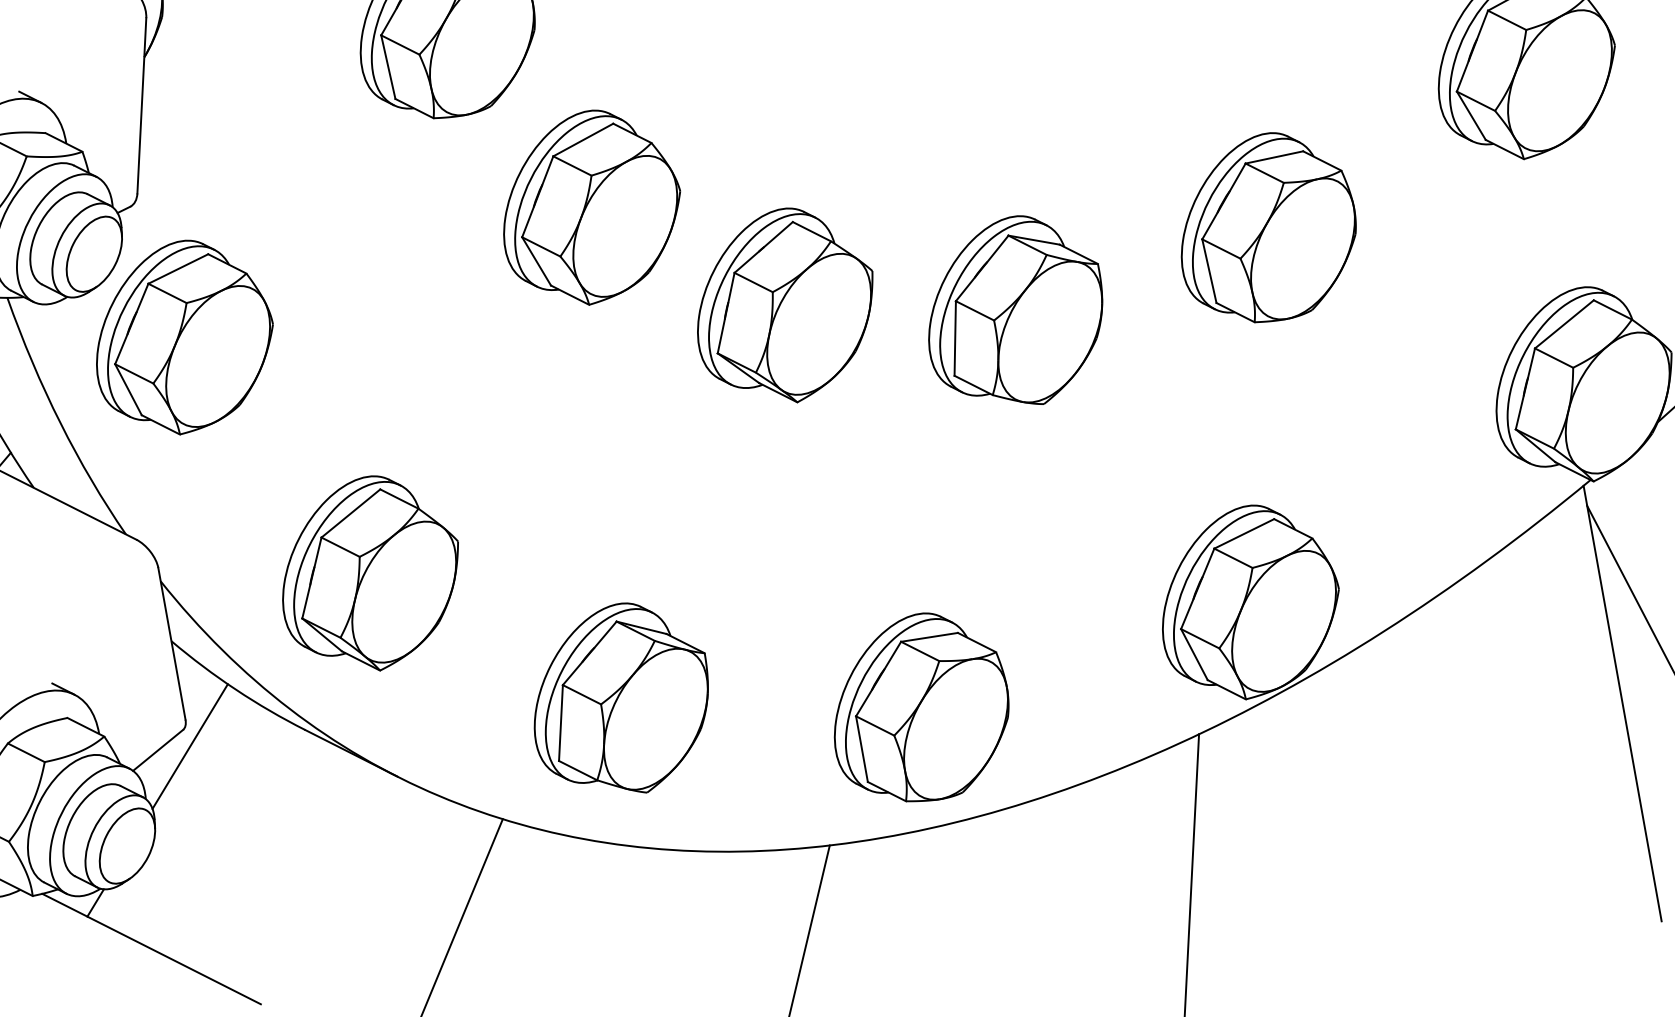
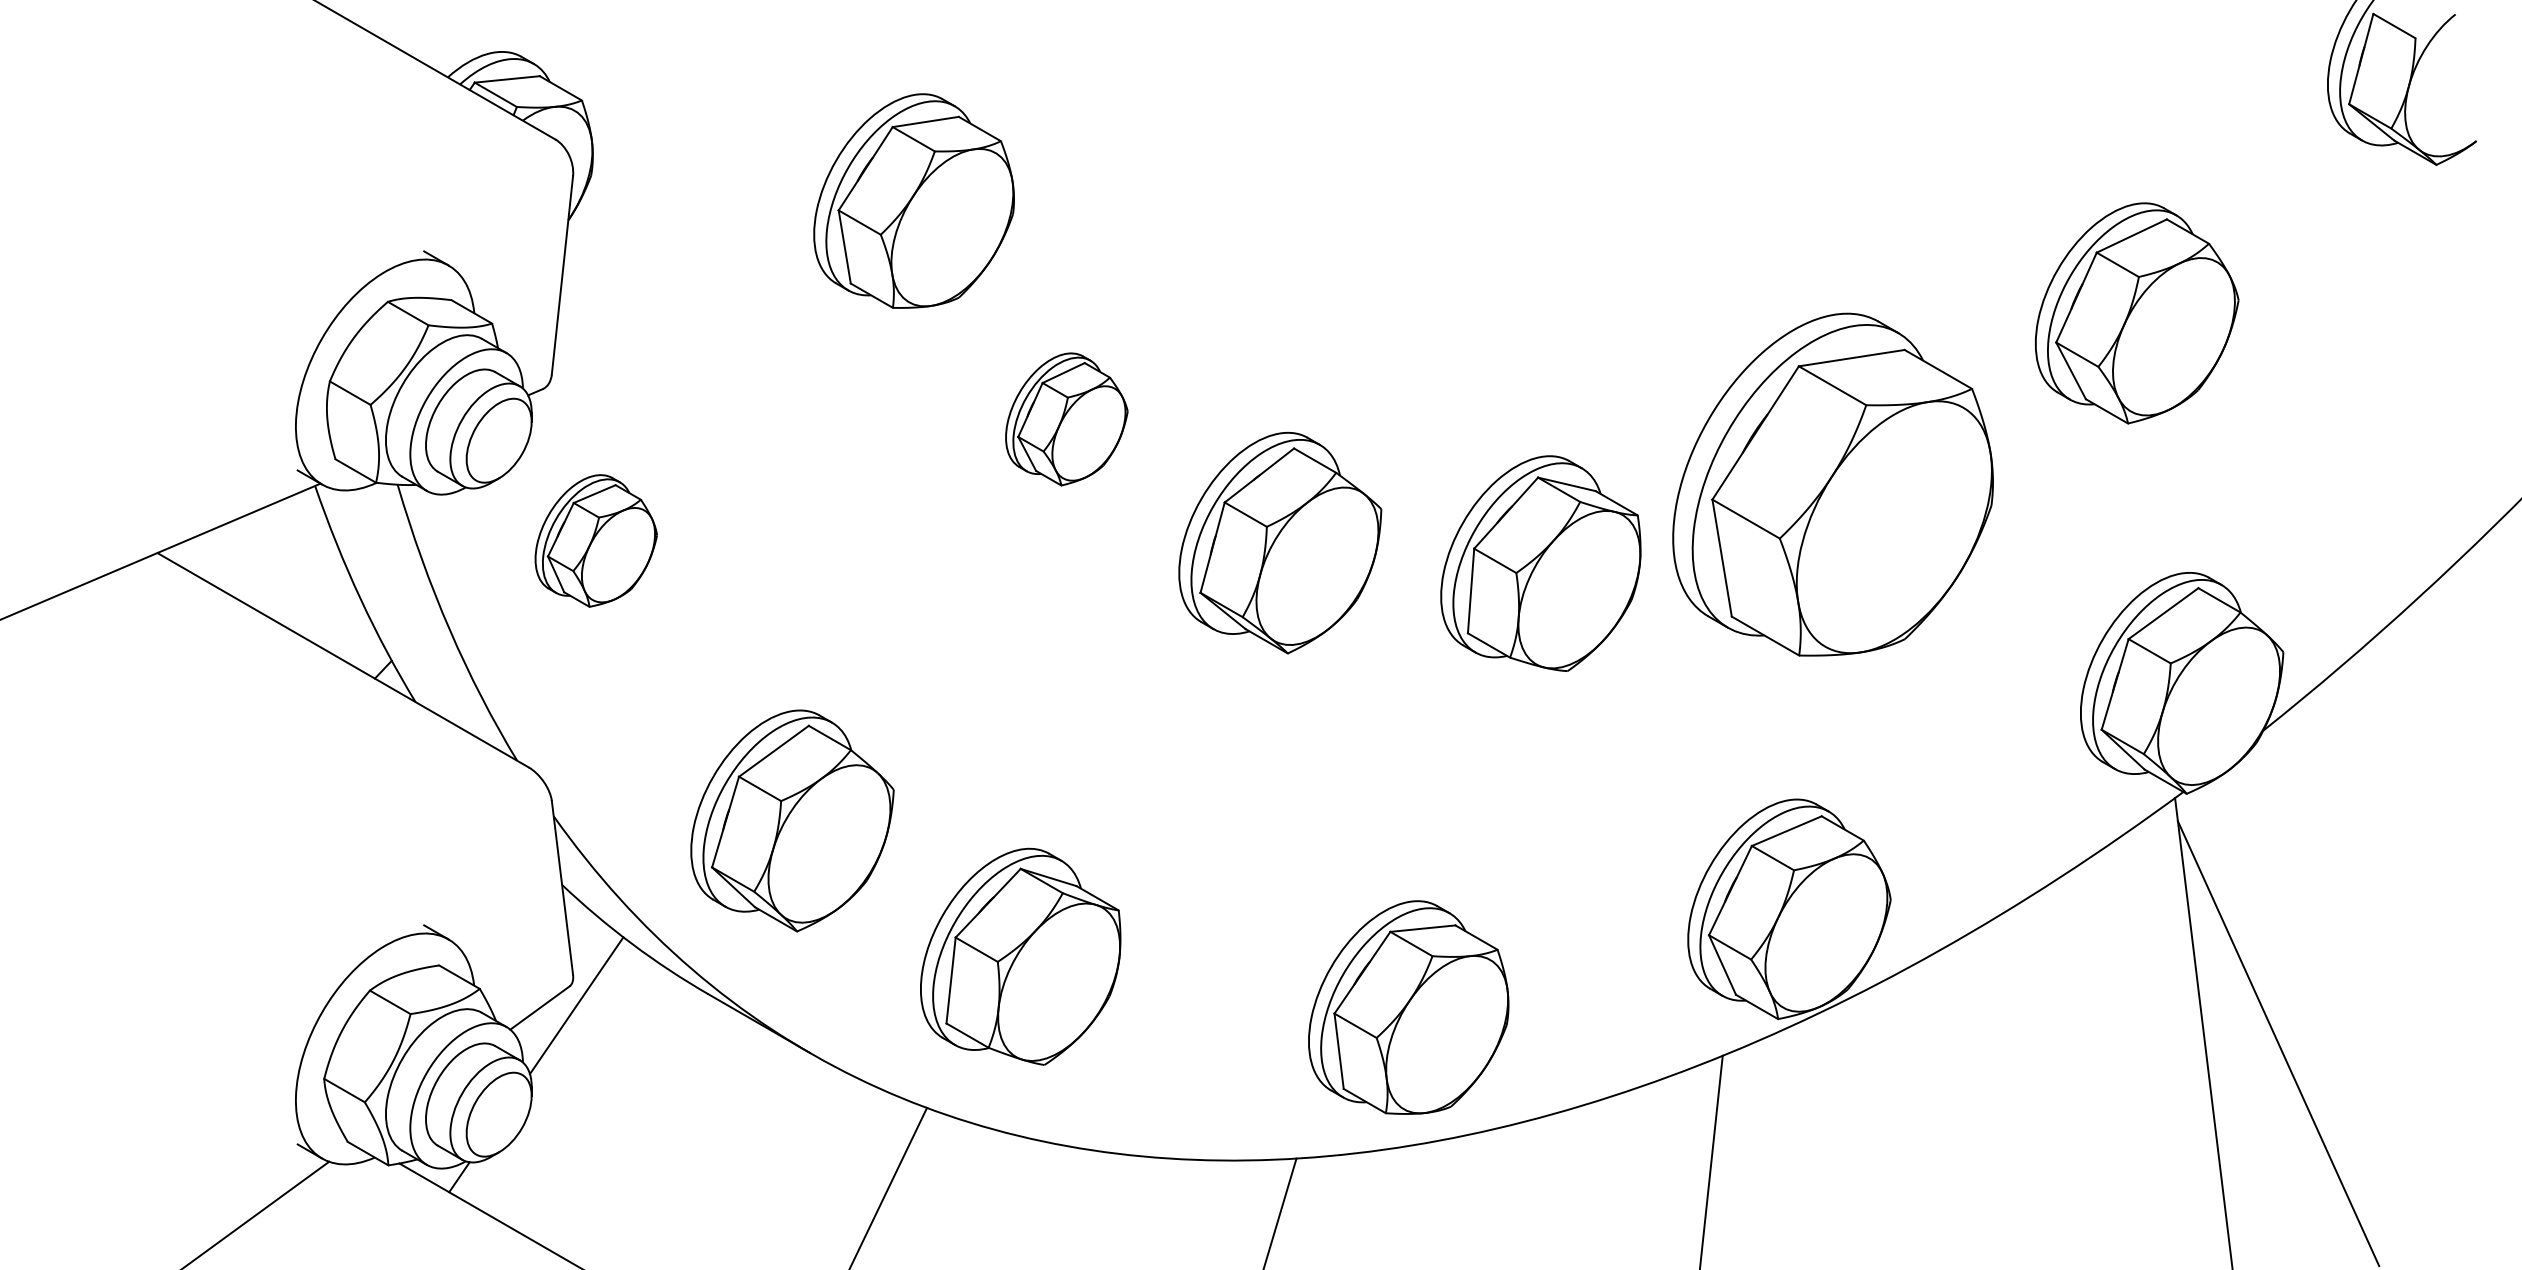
part: (591, 207) -> (1066, 419), size x0.6
part: (1268, 227) -> (1833, 484), size x1.6
part: (184, 337) -> (596, 540), size x0.6
part: (620, 698) -> (1020, 956), moved

